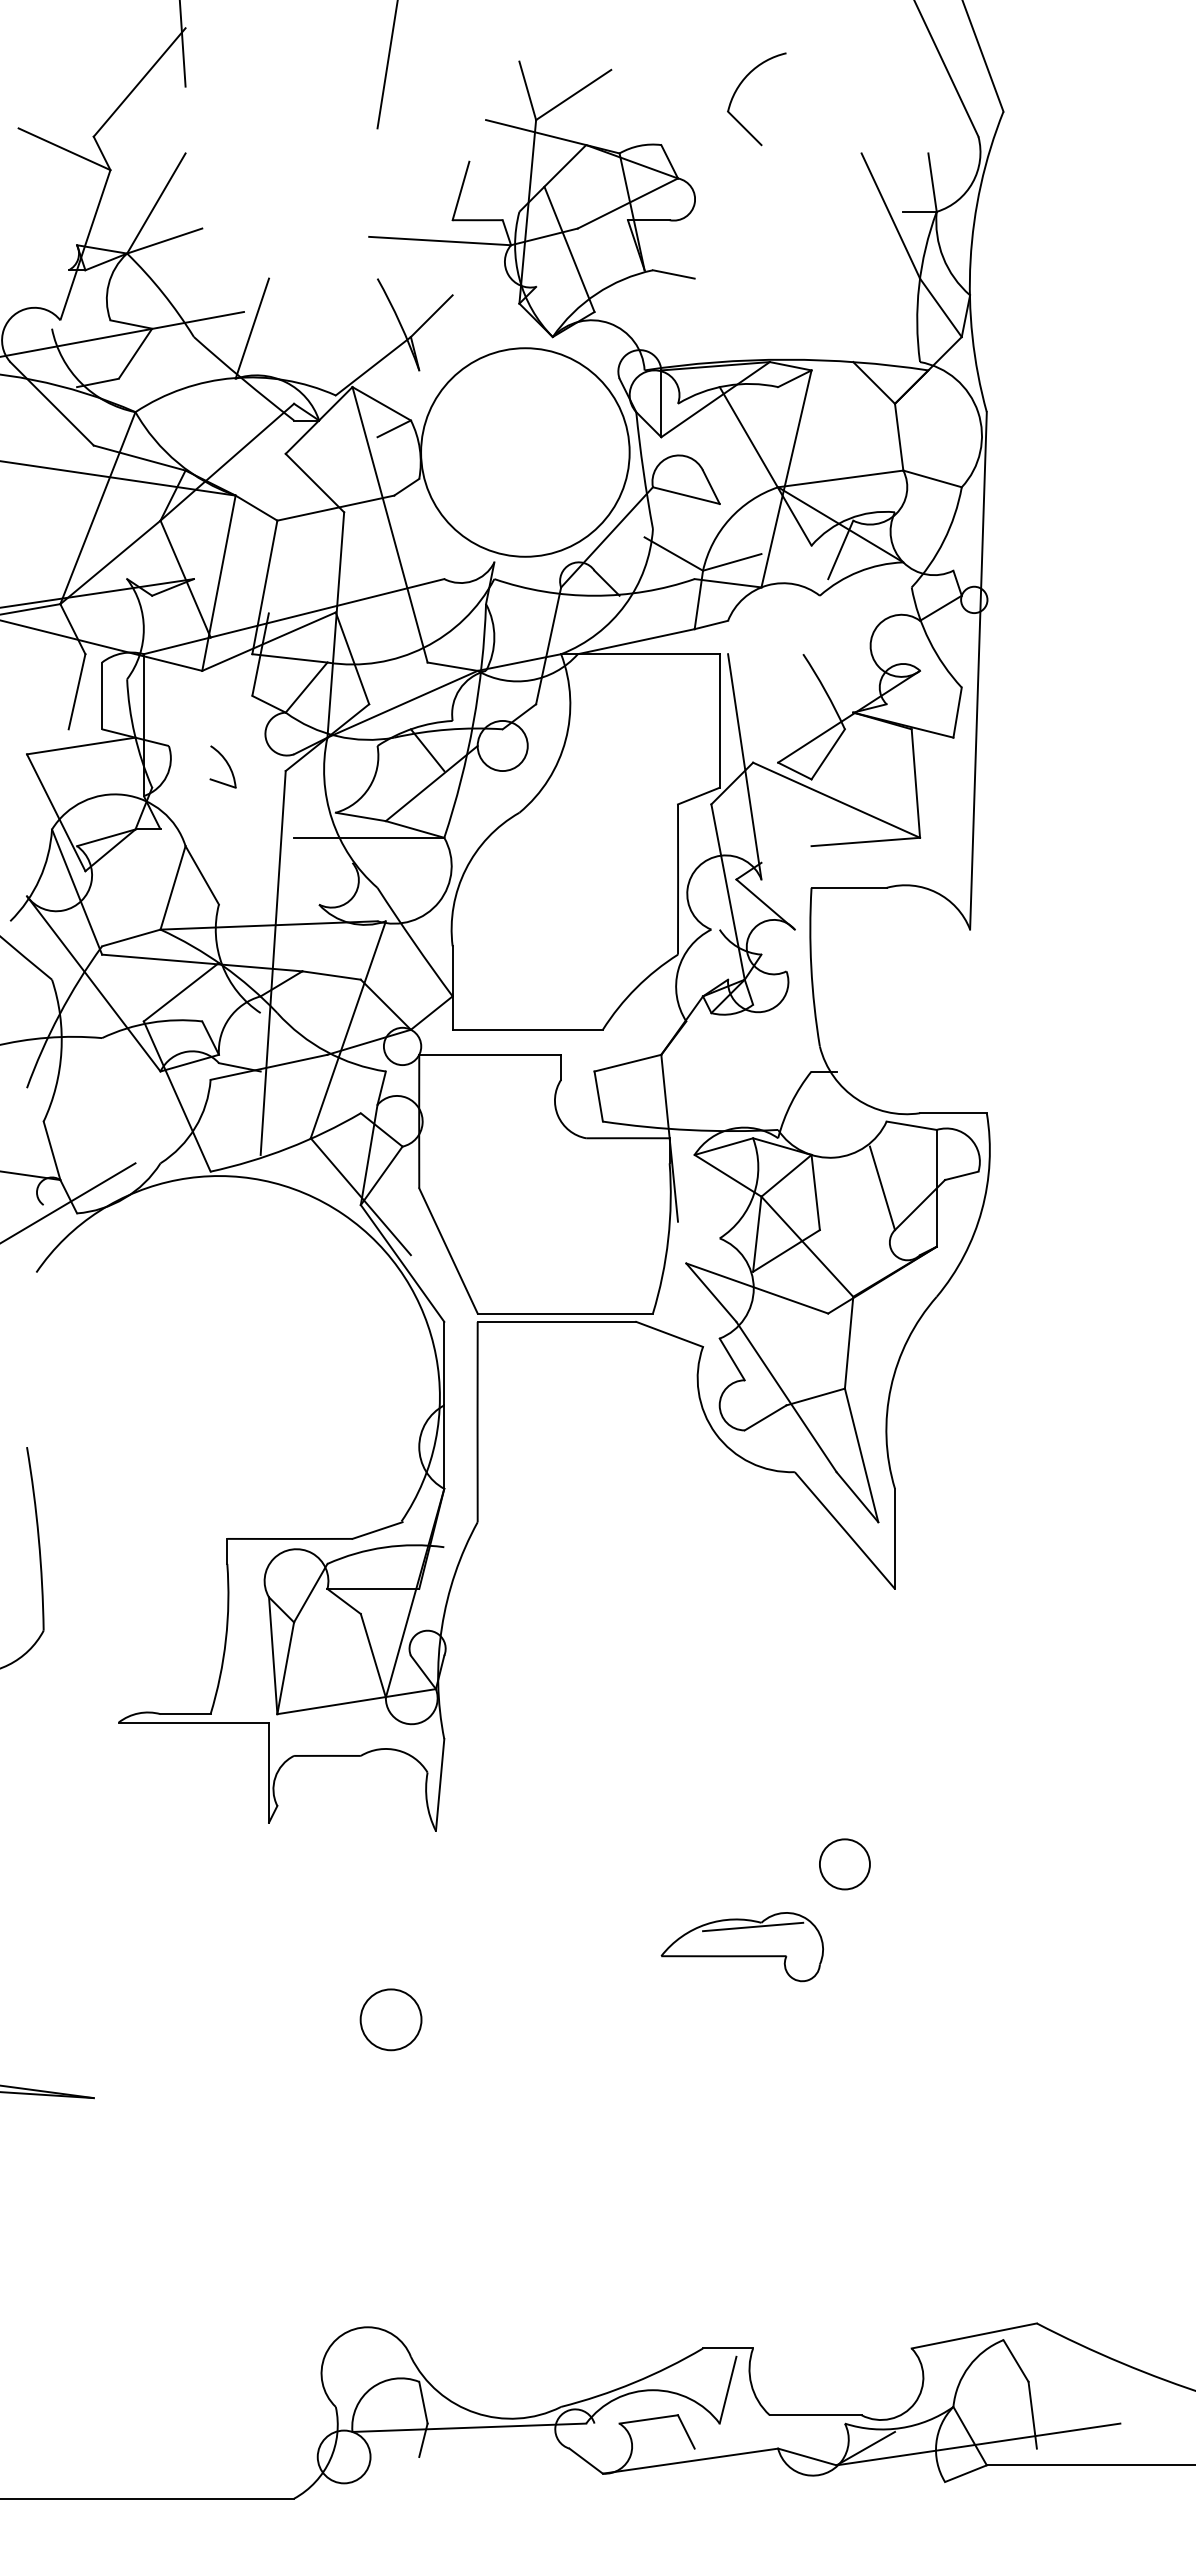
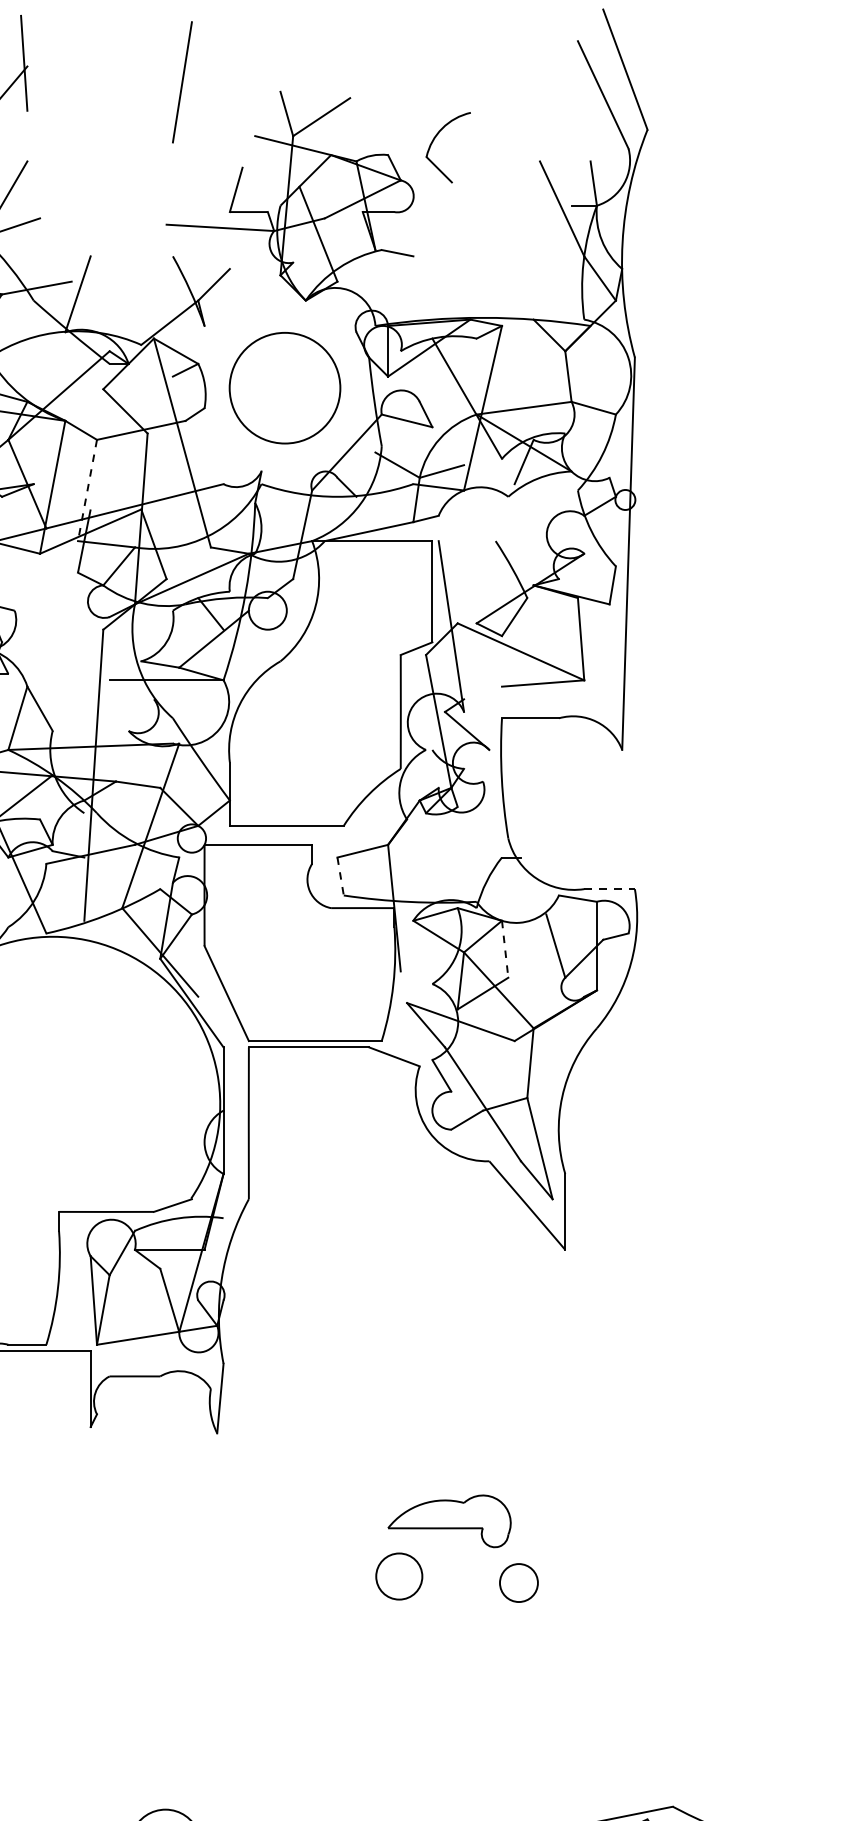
part: (739, 87) -> (435, 138), moved
circle: (525, 452) -> (285, 388), size x0.7
line: (264, 587) -> (87, 490), solid -> dashed
part: (222, 766) -> (55, 626), removed
line: (598, 1097) -> (340, 877), solid -> dashed
line: (953, 1113) -> (609, 889), solid -> dashed
line: (815, 1192) -> (505, 949), solid -> dashed
circle: (844, 1864) -> (518, 1583), moved
line: (753, 1926) -> (457, 1505), removed
circle: (390, 2019) -> (398, 1576), moved

